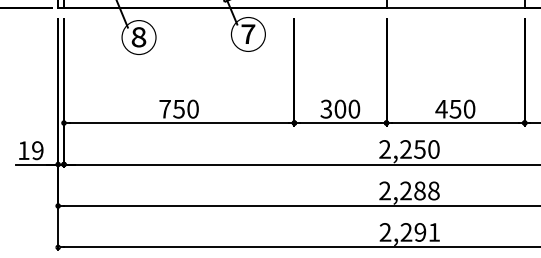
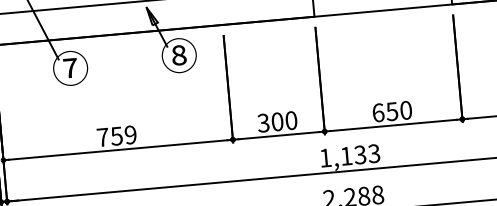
text: (248, 34) -> (179, 55), ⑦ -> ⑧
text: (138, 37) -> (70, 68), ⑧ -> ⑦
text: (192, 108) -> (130, 134), 750 -> 759
text: (441, 108) -> (378, 112), 450 -> 650
text: (409, 149) -> (349, 155), 2,250 -> 1,133

